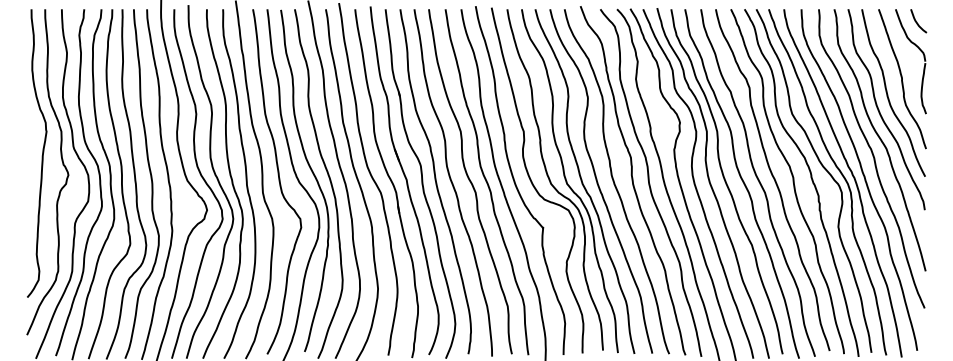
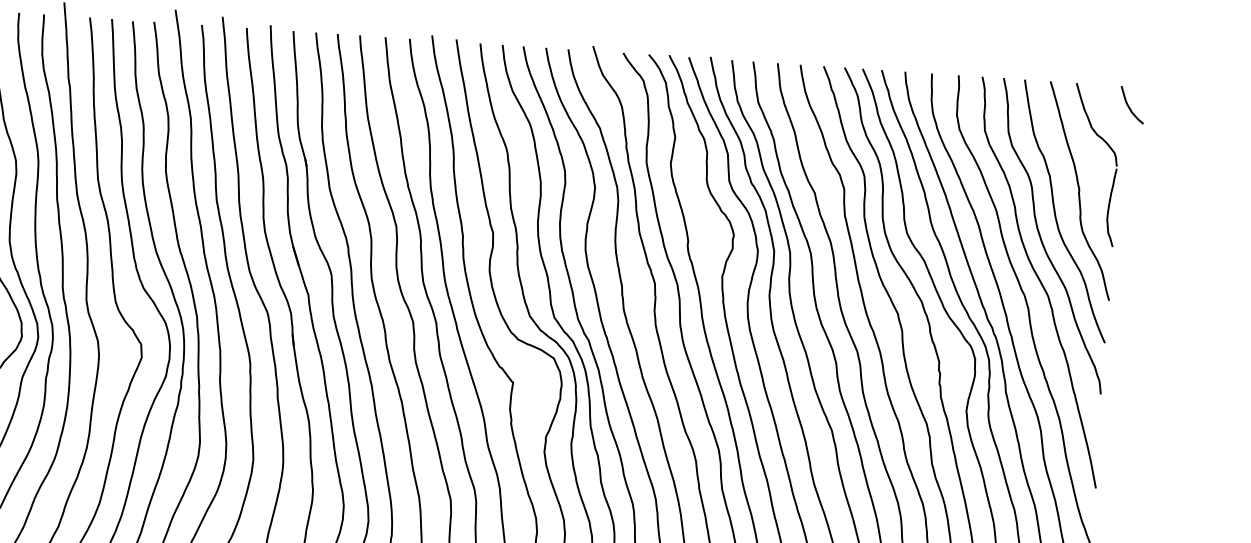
curve: (917, 22) -> (1130, 106), moved

